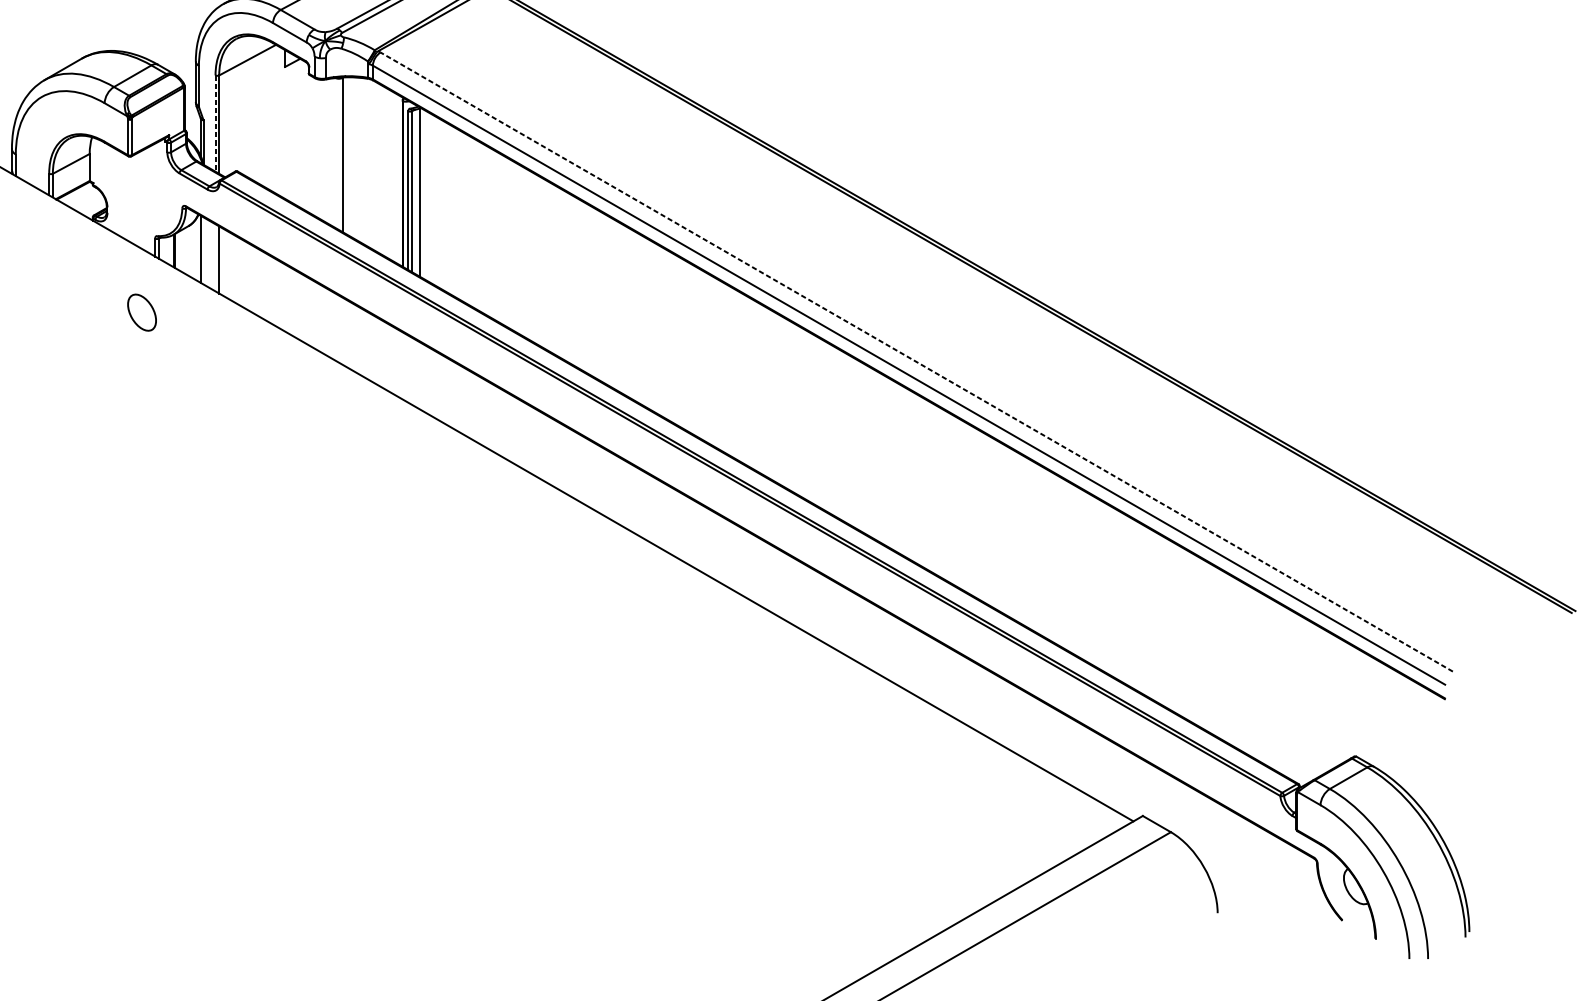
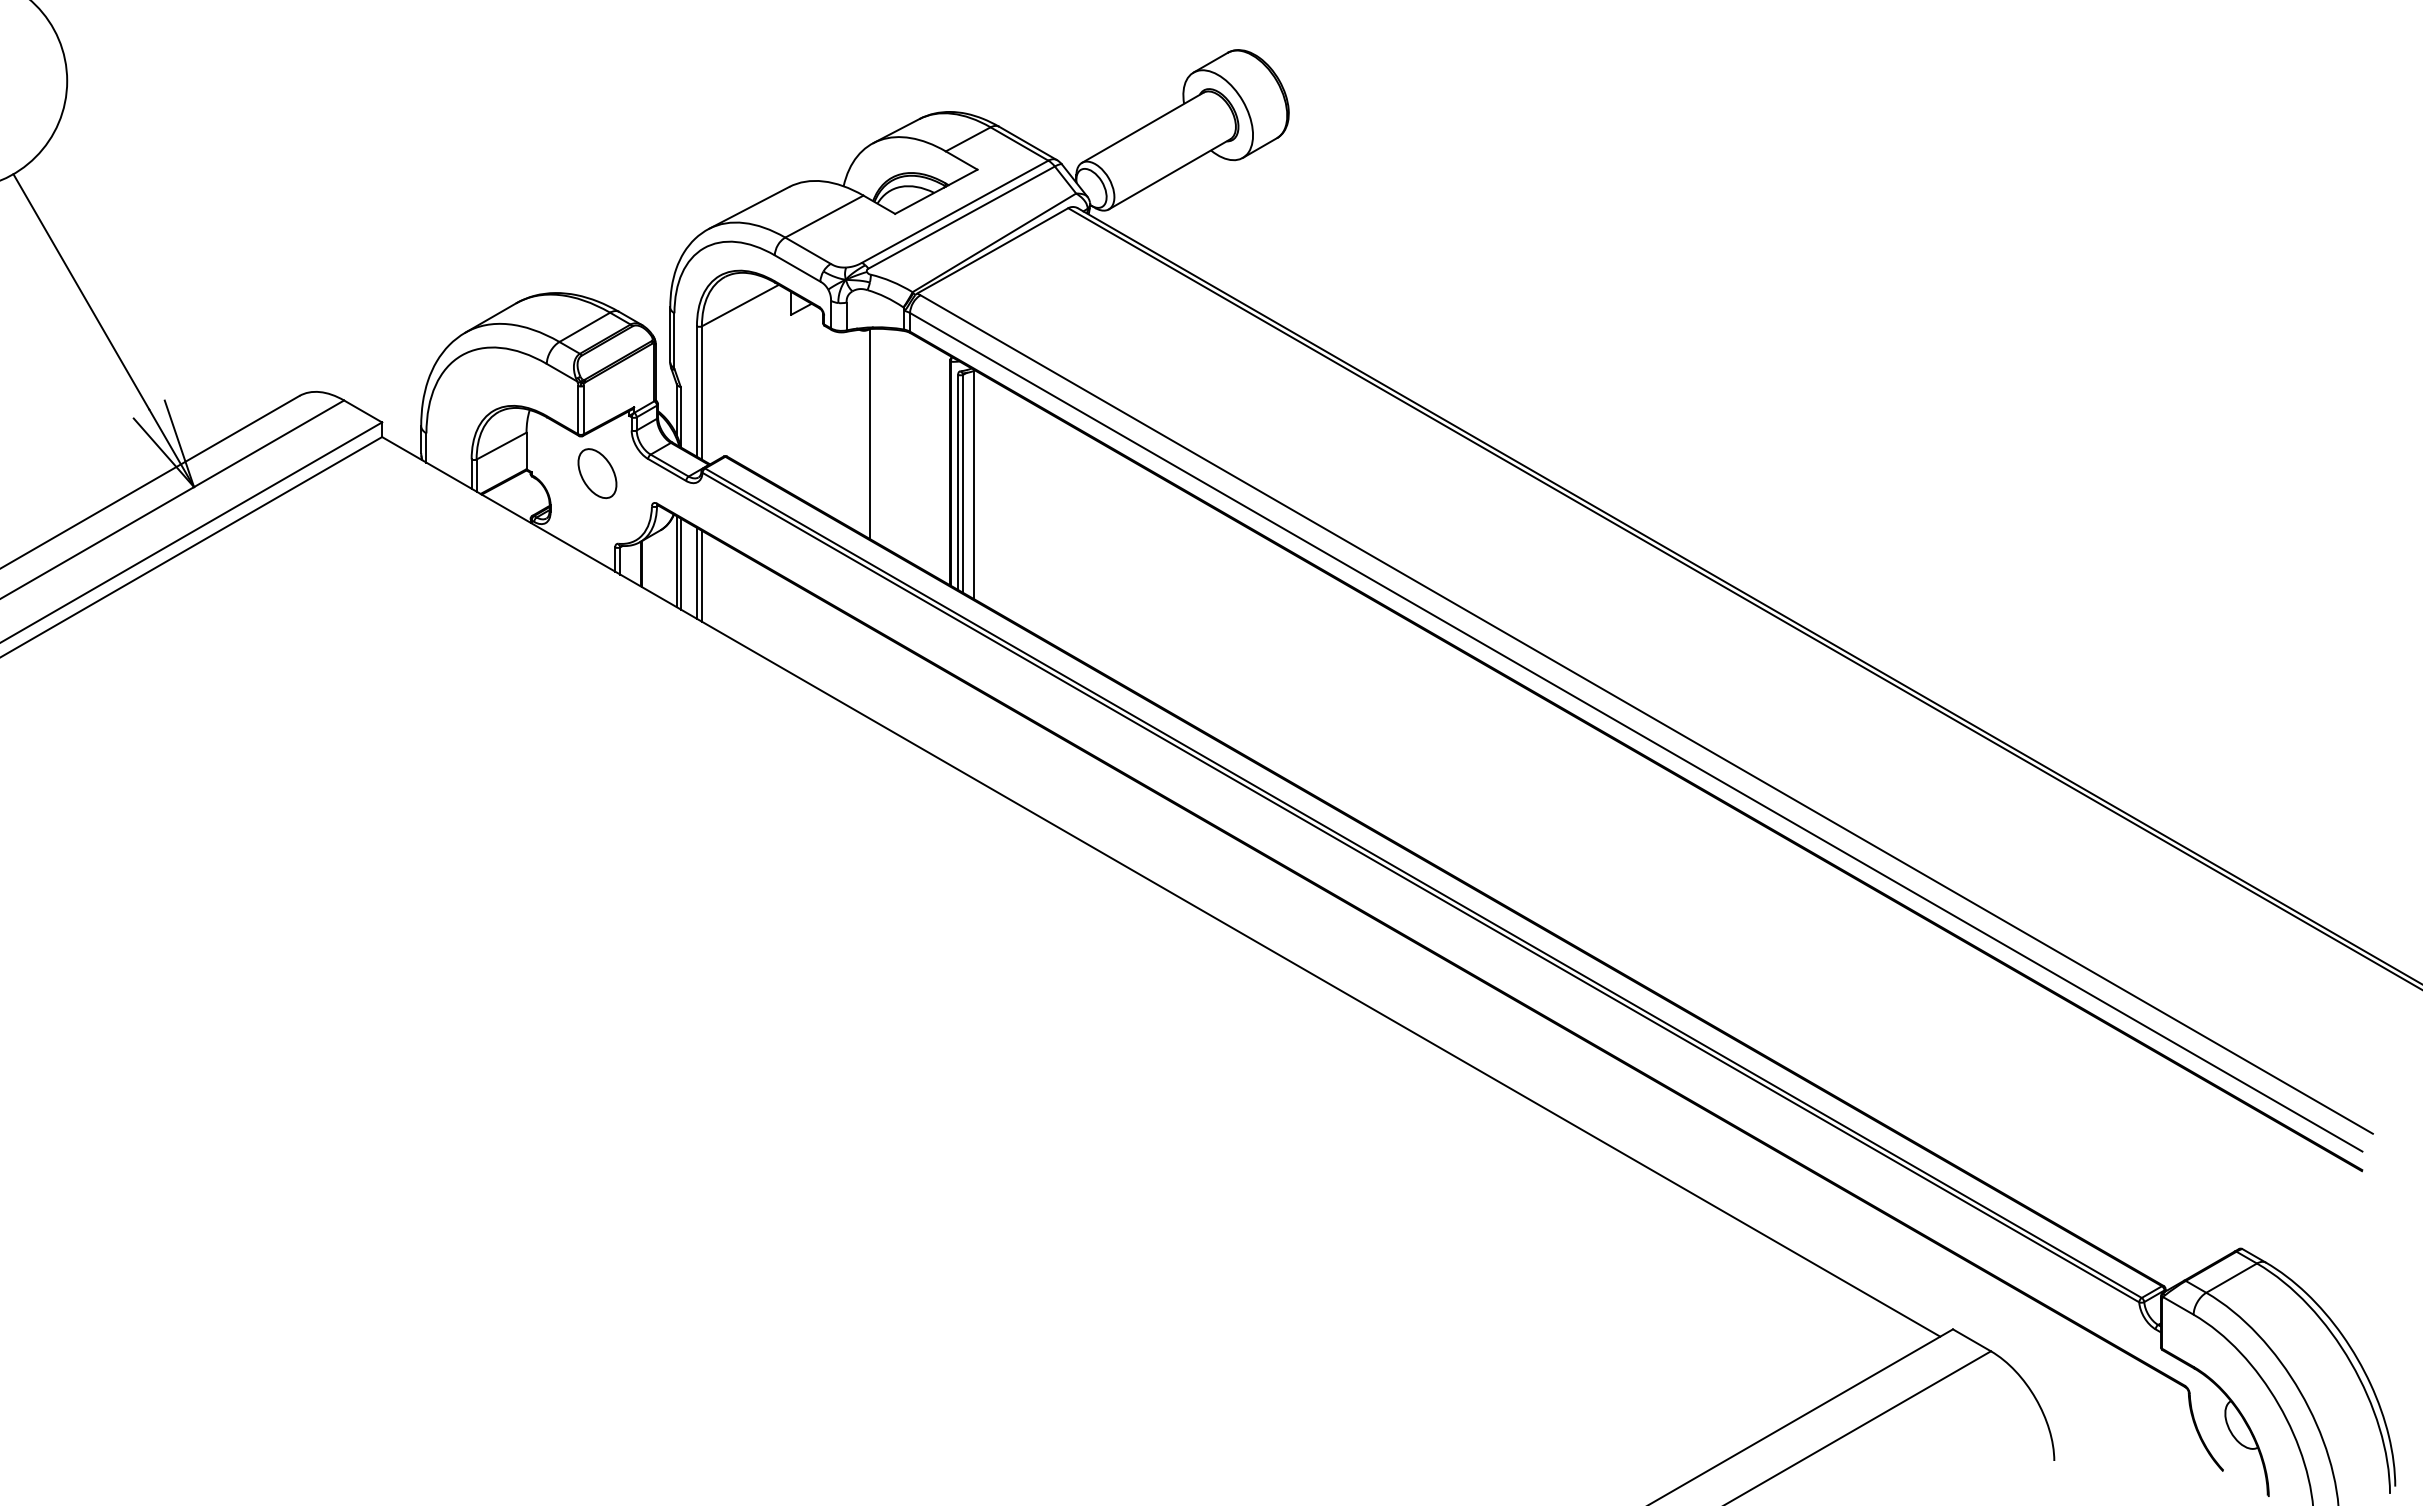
line: (215, 124) -> (696, 392), dashed -> solid
line: (203, 250) -> (680, 563), added
line: (215, 257) -> (696, 572), added
part: (142, 312) -> (597, 473), moved
line: (916, 362) -> (1646, 714), dashed -> solid

